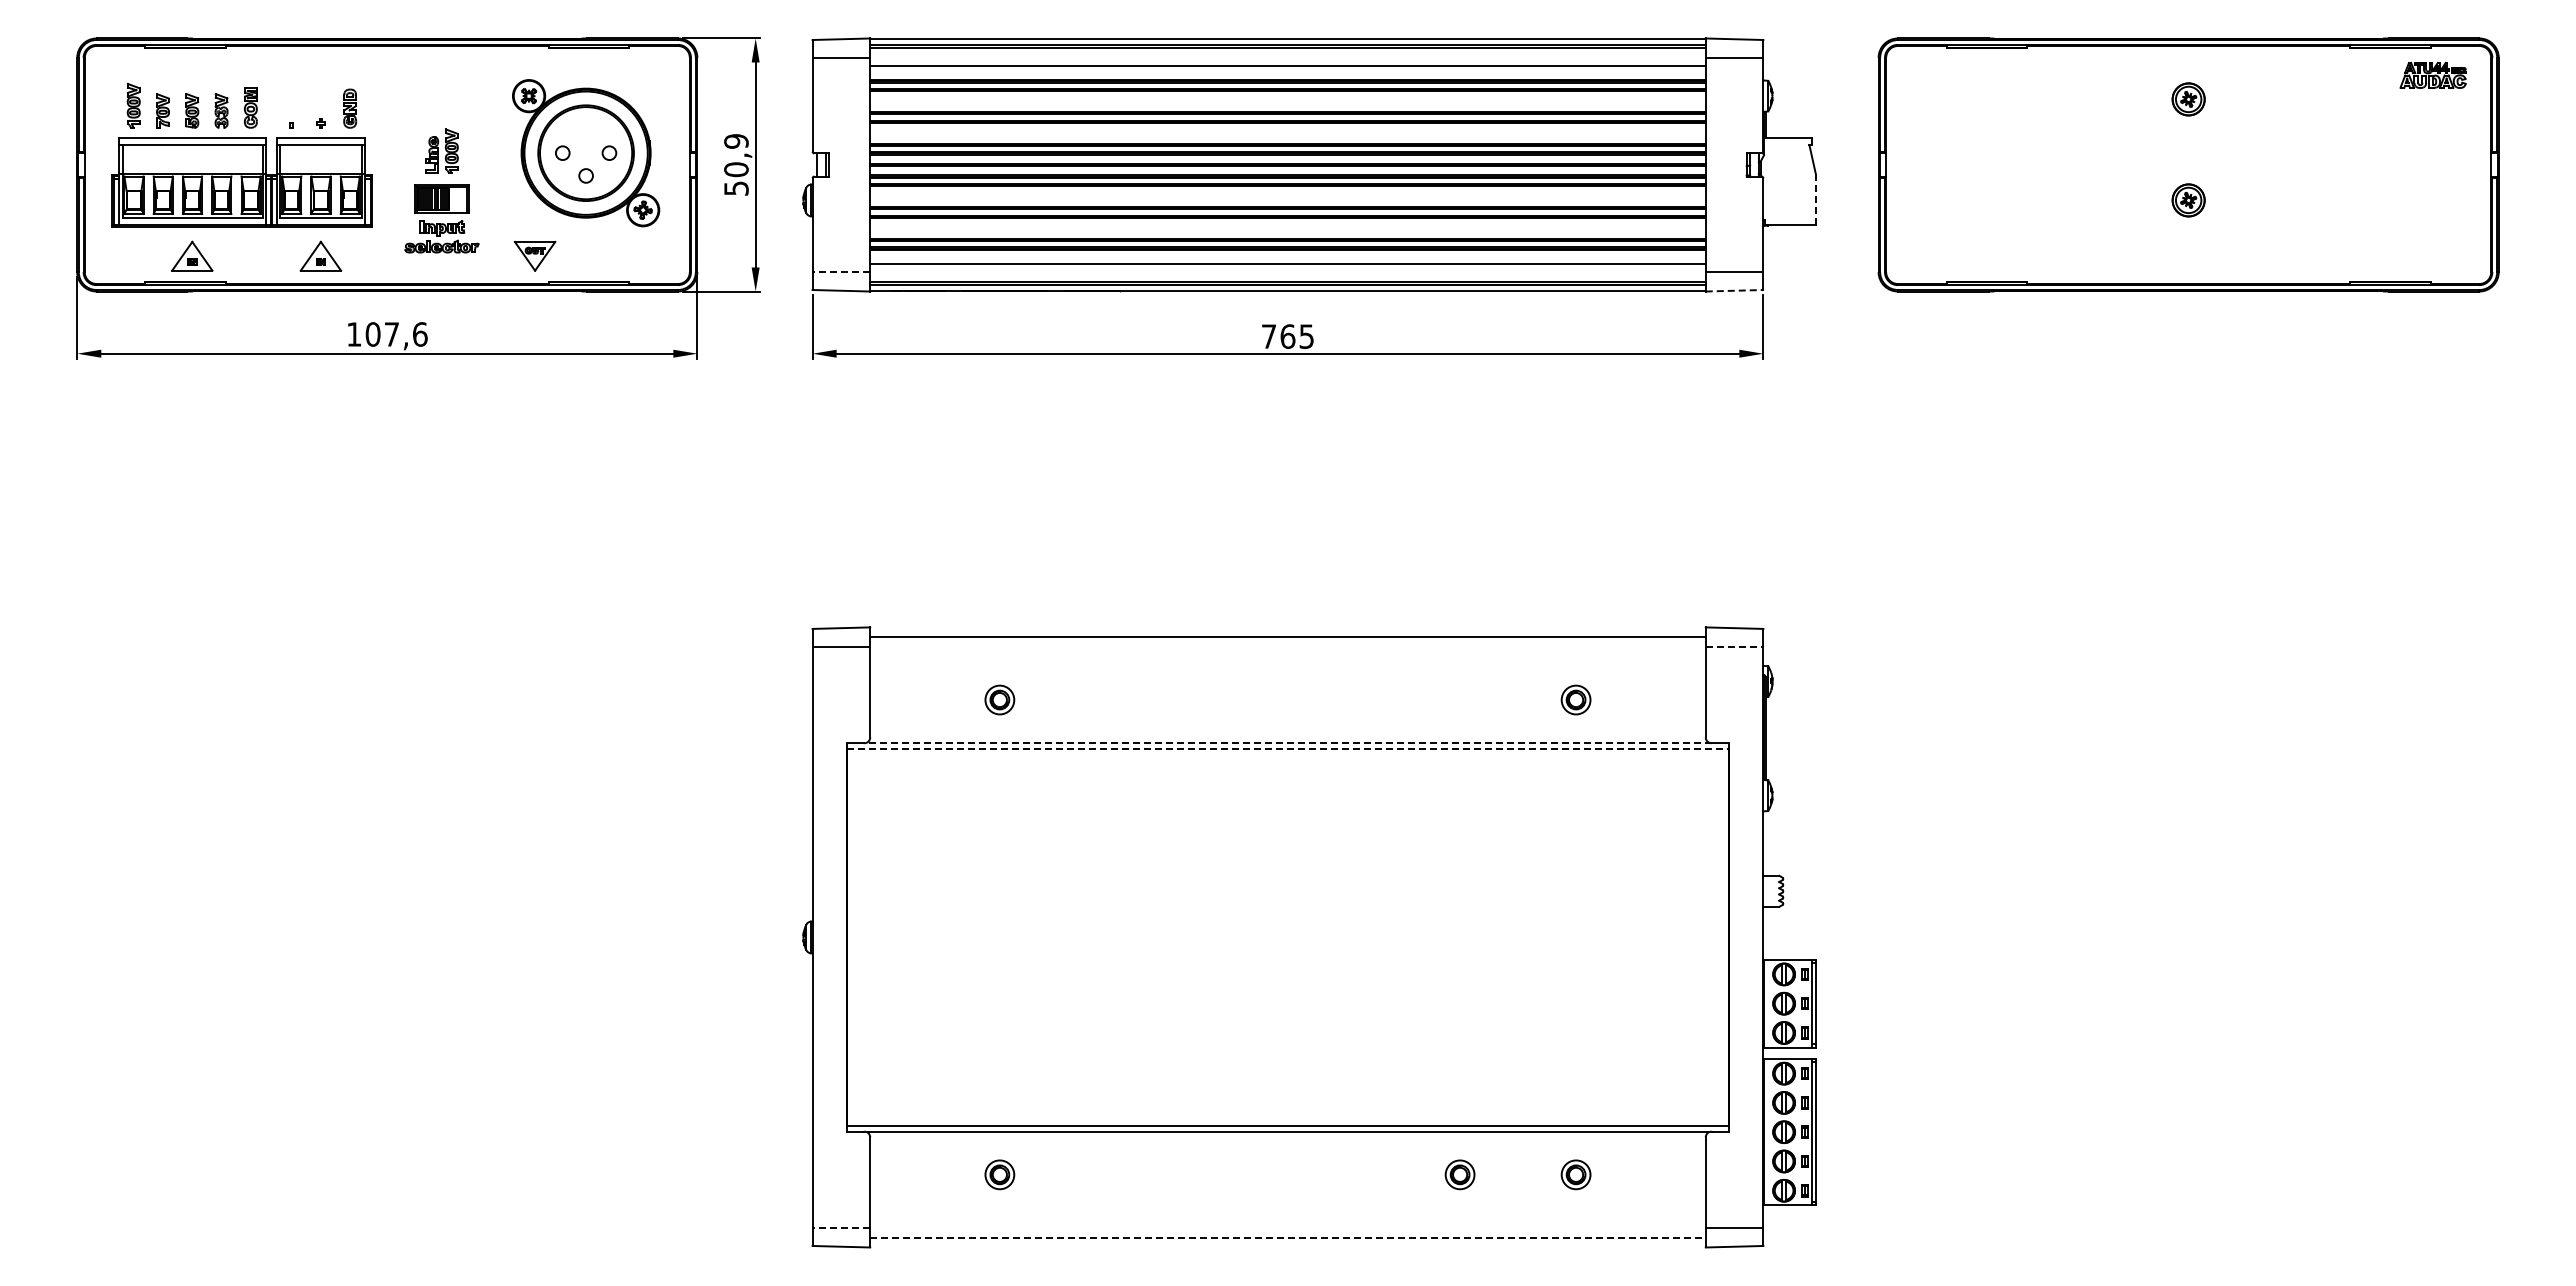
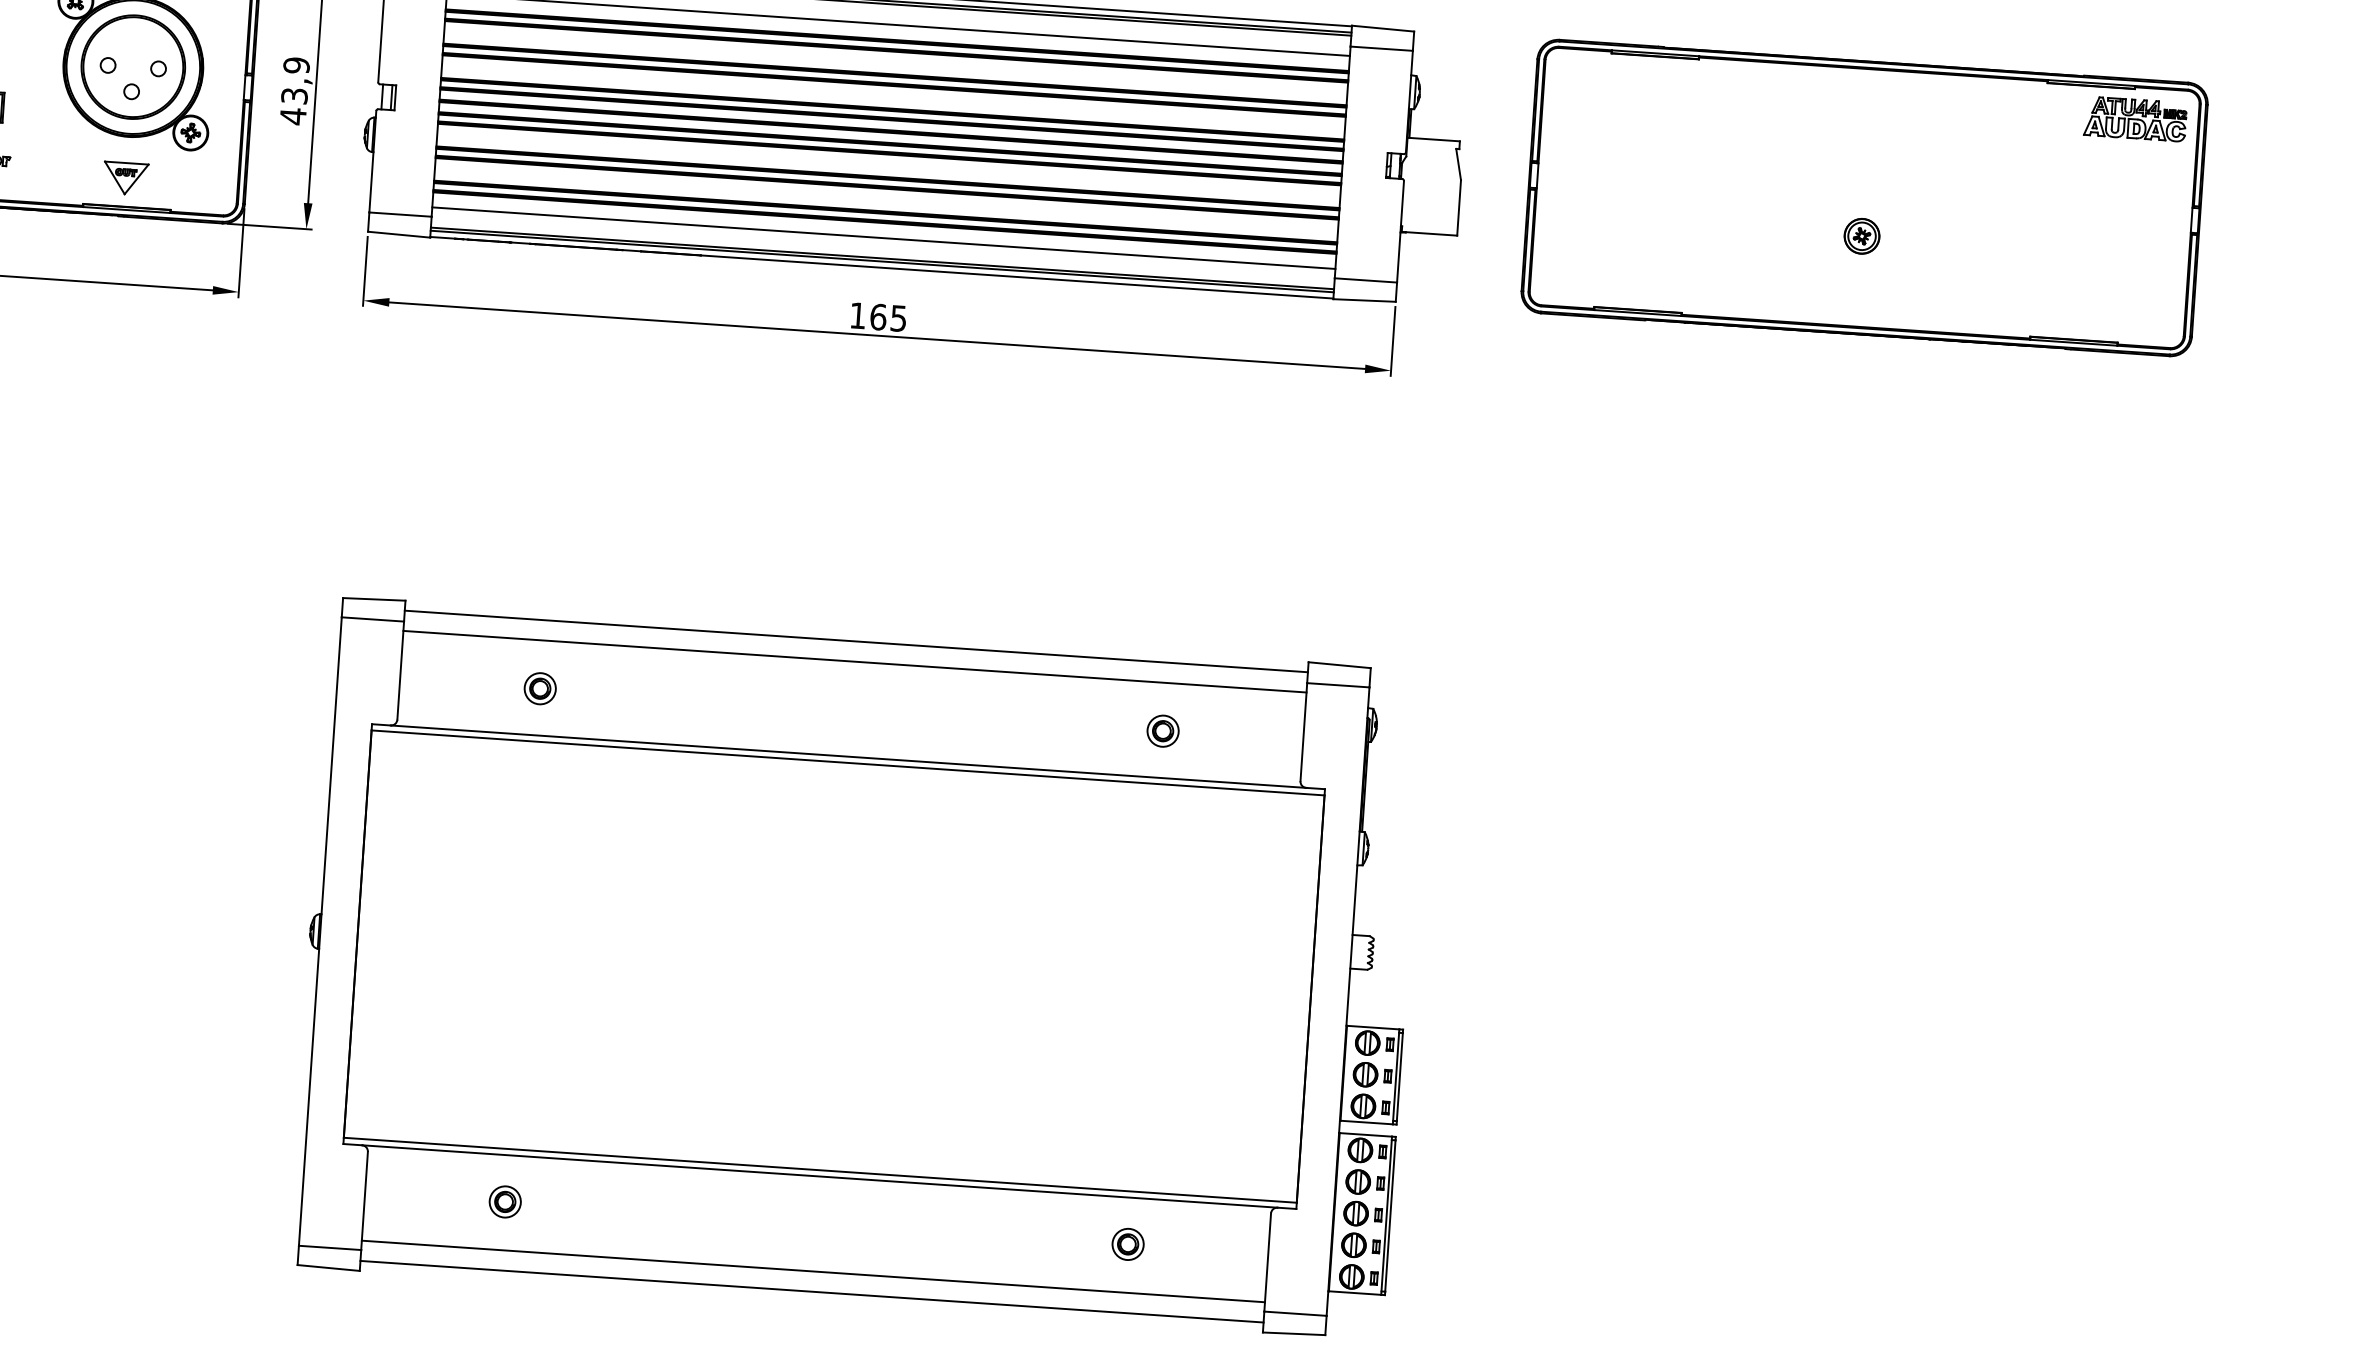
part: (2432, 75) -> (2134, 119), size x1.43
part: (2188, 99) -> (1869, 127), removed
text: (736, 179) -> (293, 106), 50,9 -> 43,9
line: (1815, 199) -> (1458, 207), dashed -> solid
part: (534, 255) -> (125, 177), moved
line: (841, 272) -> (400, 214), dashed -> solid
line: (1734, 290) -> (1364, 300), dashed -> solid
text: (1268, 336) -> (857, 315), 765 -> 165
line: (1734, 646) -> (1338, 685), dashed -> solid
line: (1287, 655) -> (854, 661), added
line: (1287, 743) -> (847, 756), dashed -> solid
line: (1287, 749) -> (847, 763), dashed -> solid
part: (1459, 1174) -> (1002, 1235), removed
line: (1287, 1219) -> (812, 1271), added
line: (841, 1228) -> (330, 1248), dashed -> solid
line: (1287, 1238) -> (811, 1291), dashed -> solid

